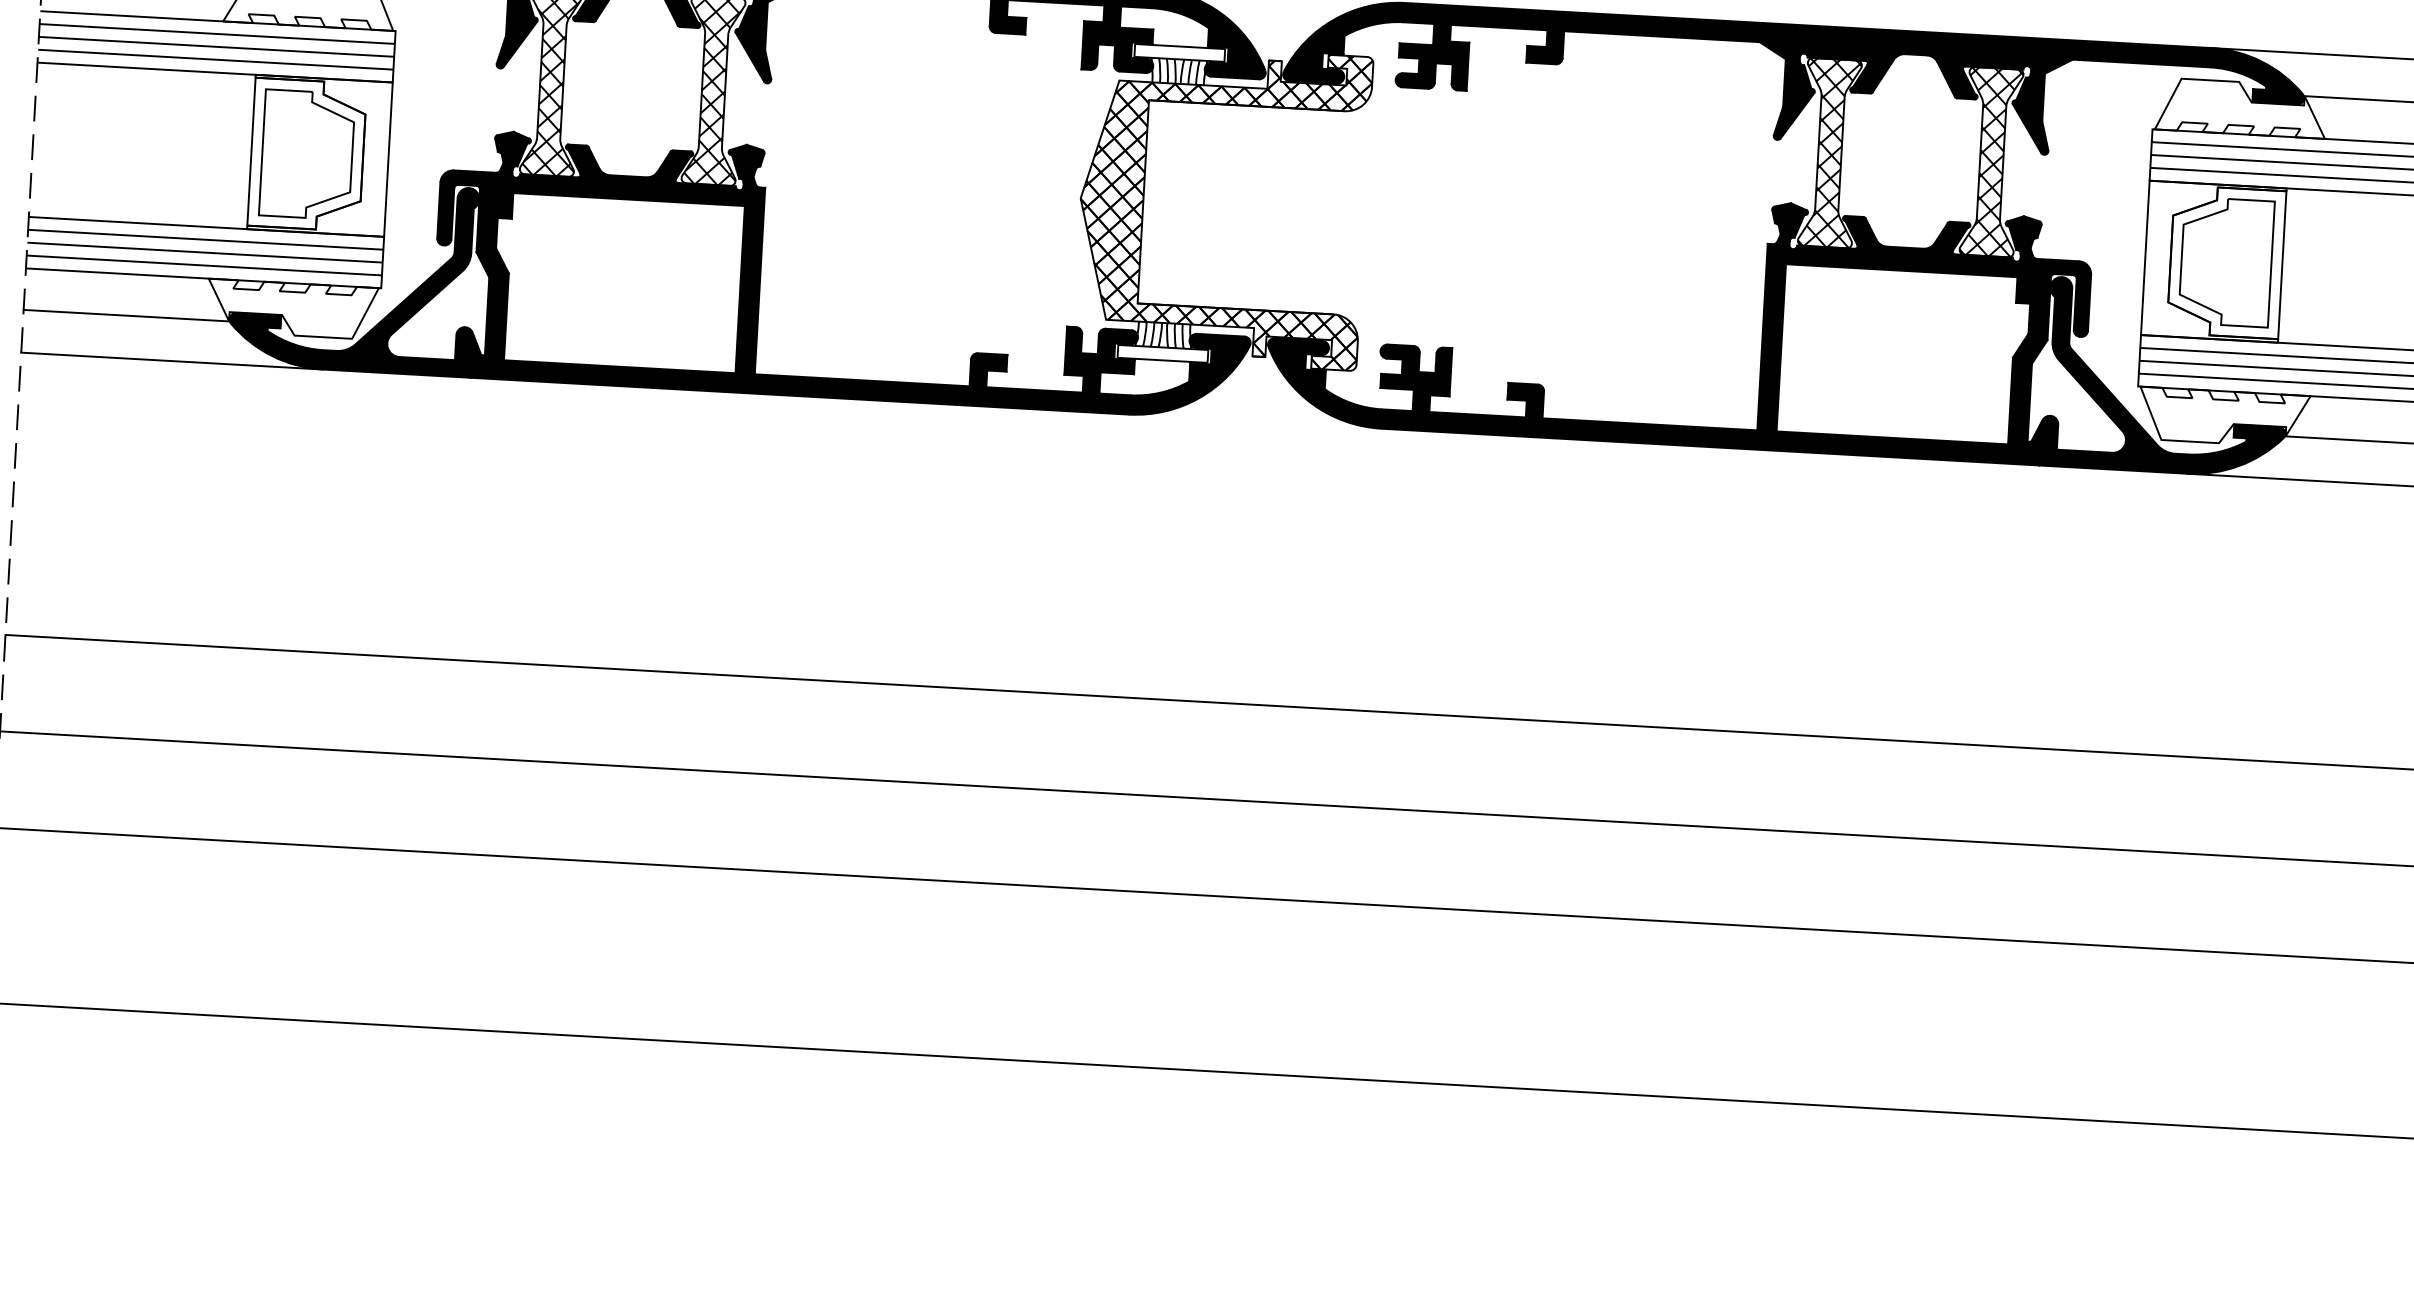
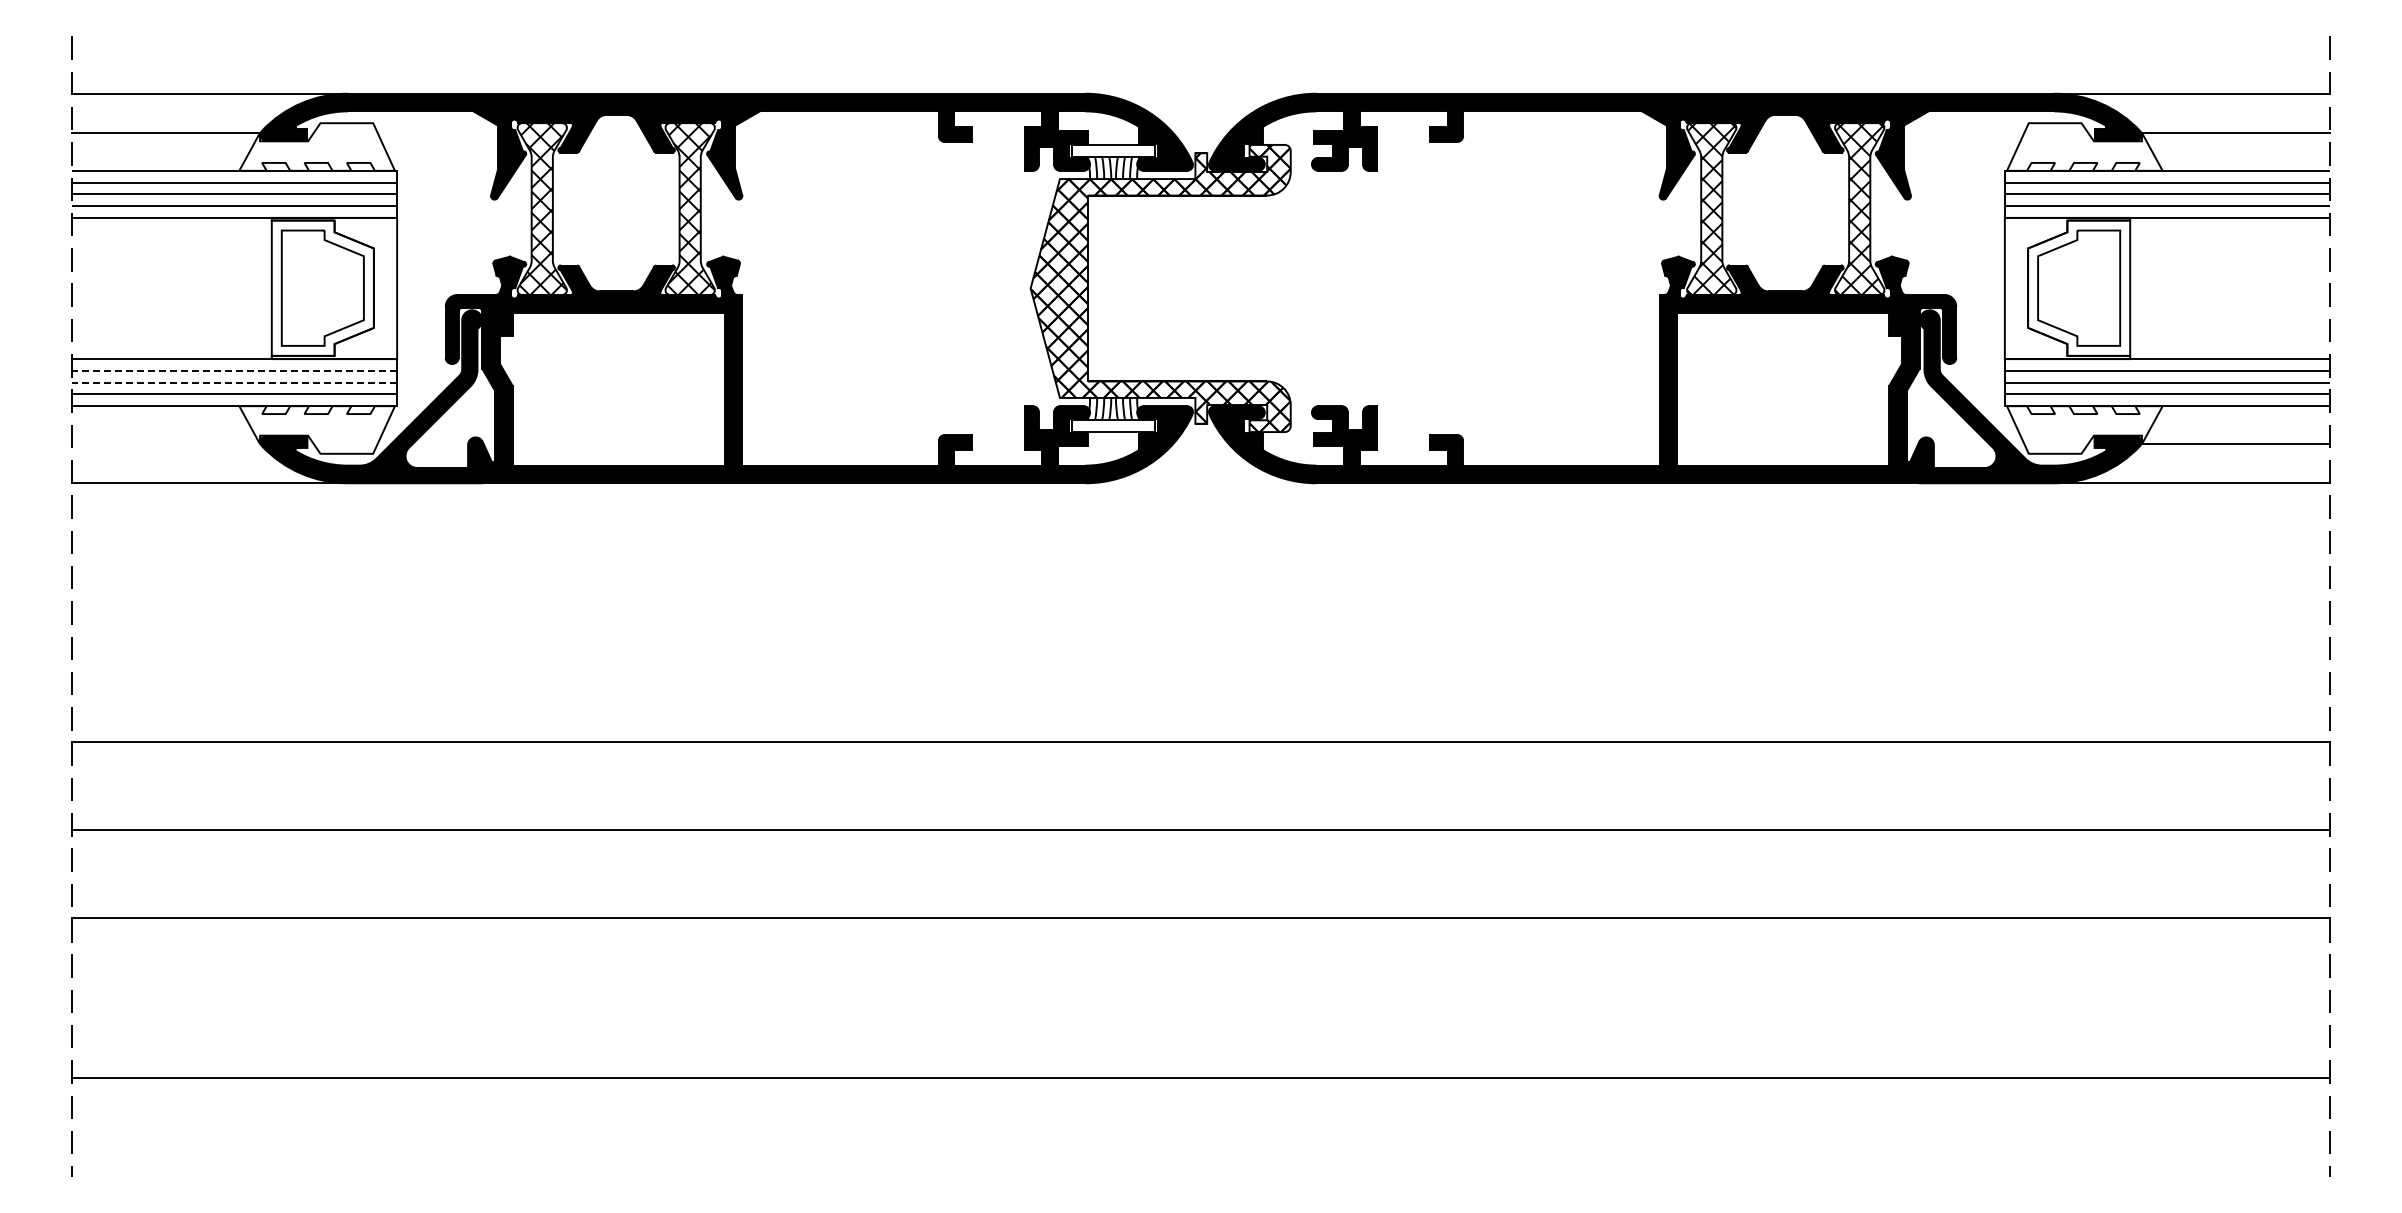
line: (205, 239) -> (234, 370), solid -> dashed
line: (204, 252) -> (234, 382), solid -> dashed
line: (126, 316) -> (166, 444), removed

